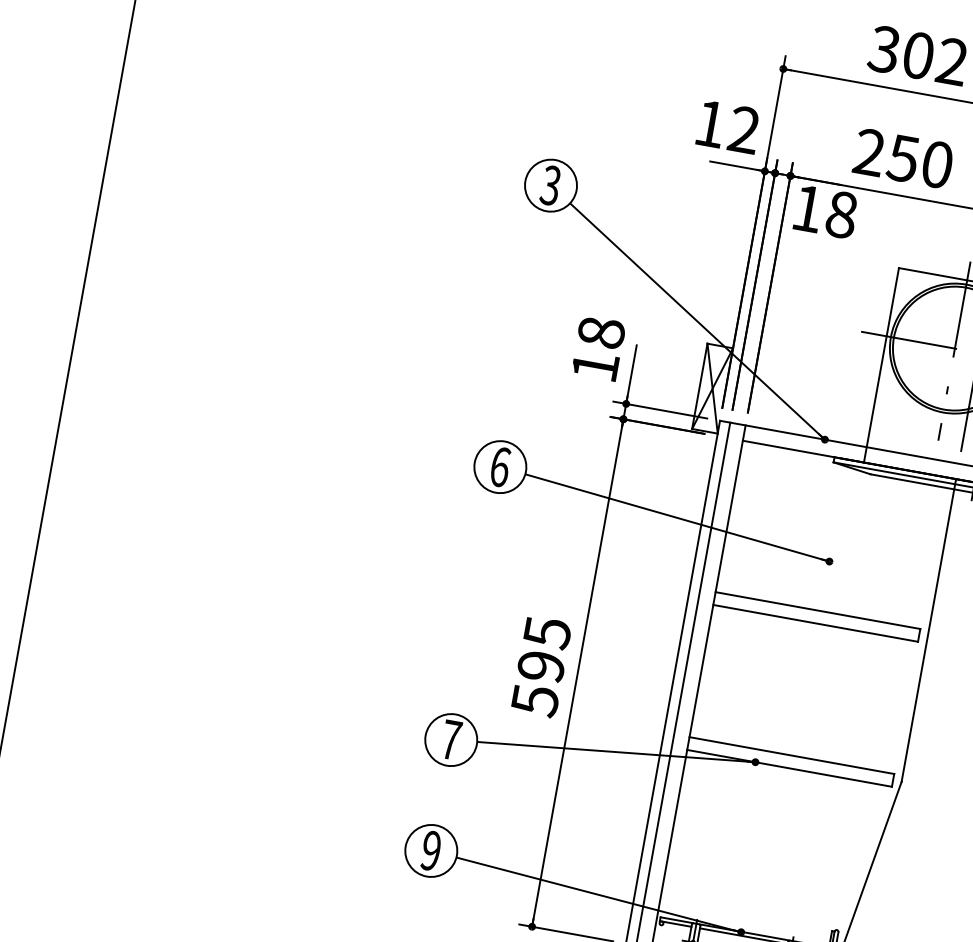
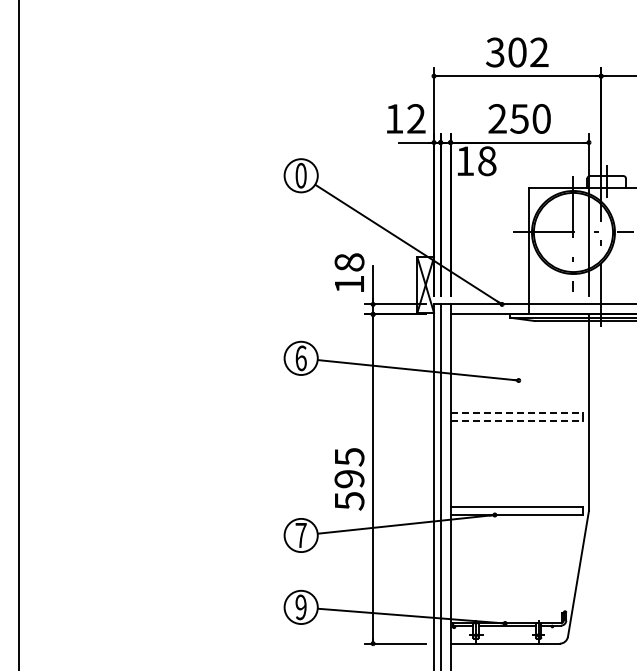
text: (549, 185) -> (300, 175), 3 -> 0
line: (818, 610) -> (517, 412), solid -> dashed
line: (816, 622) -> (517, 420), solid -> dashed

